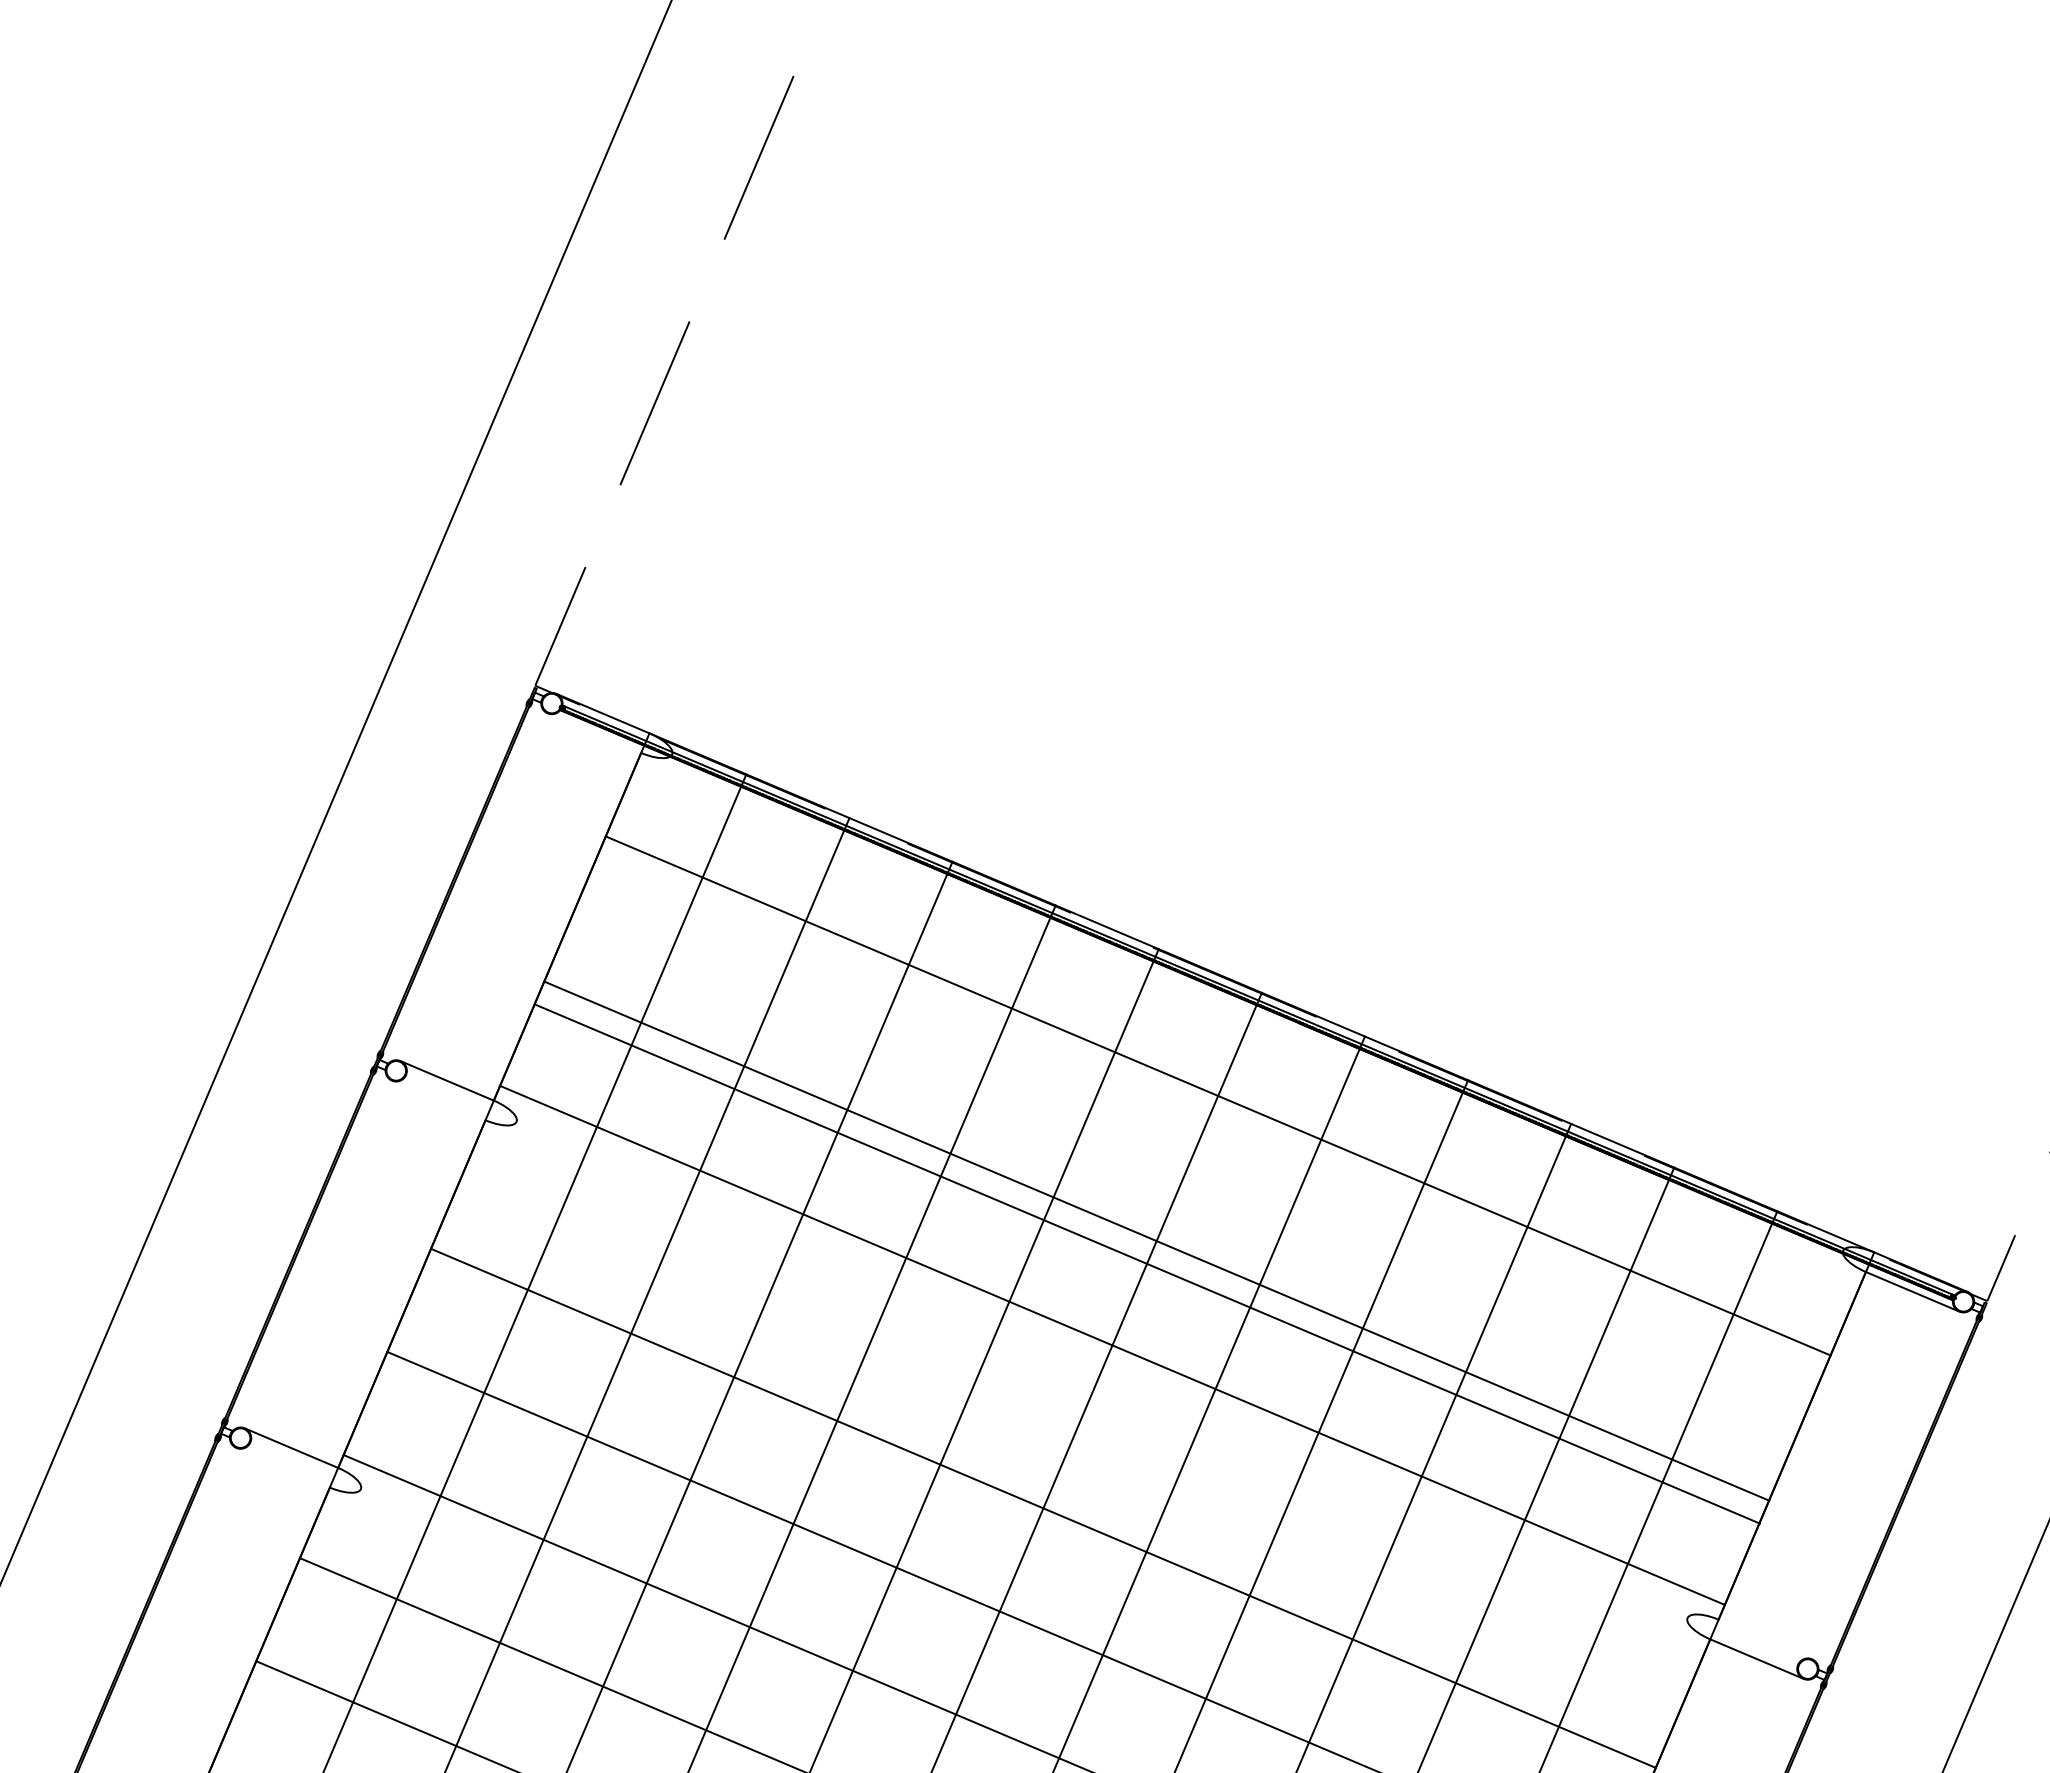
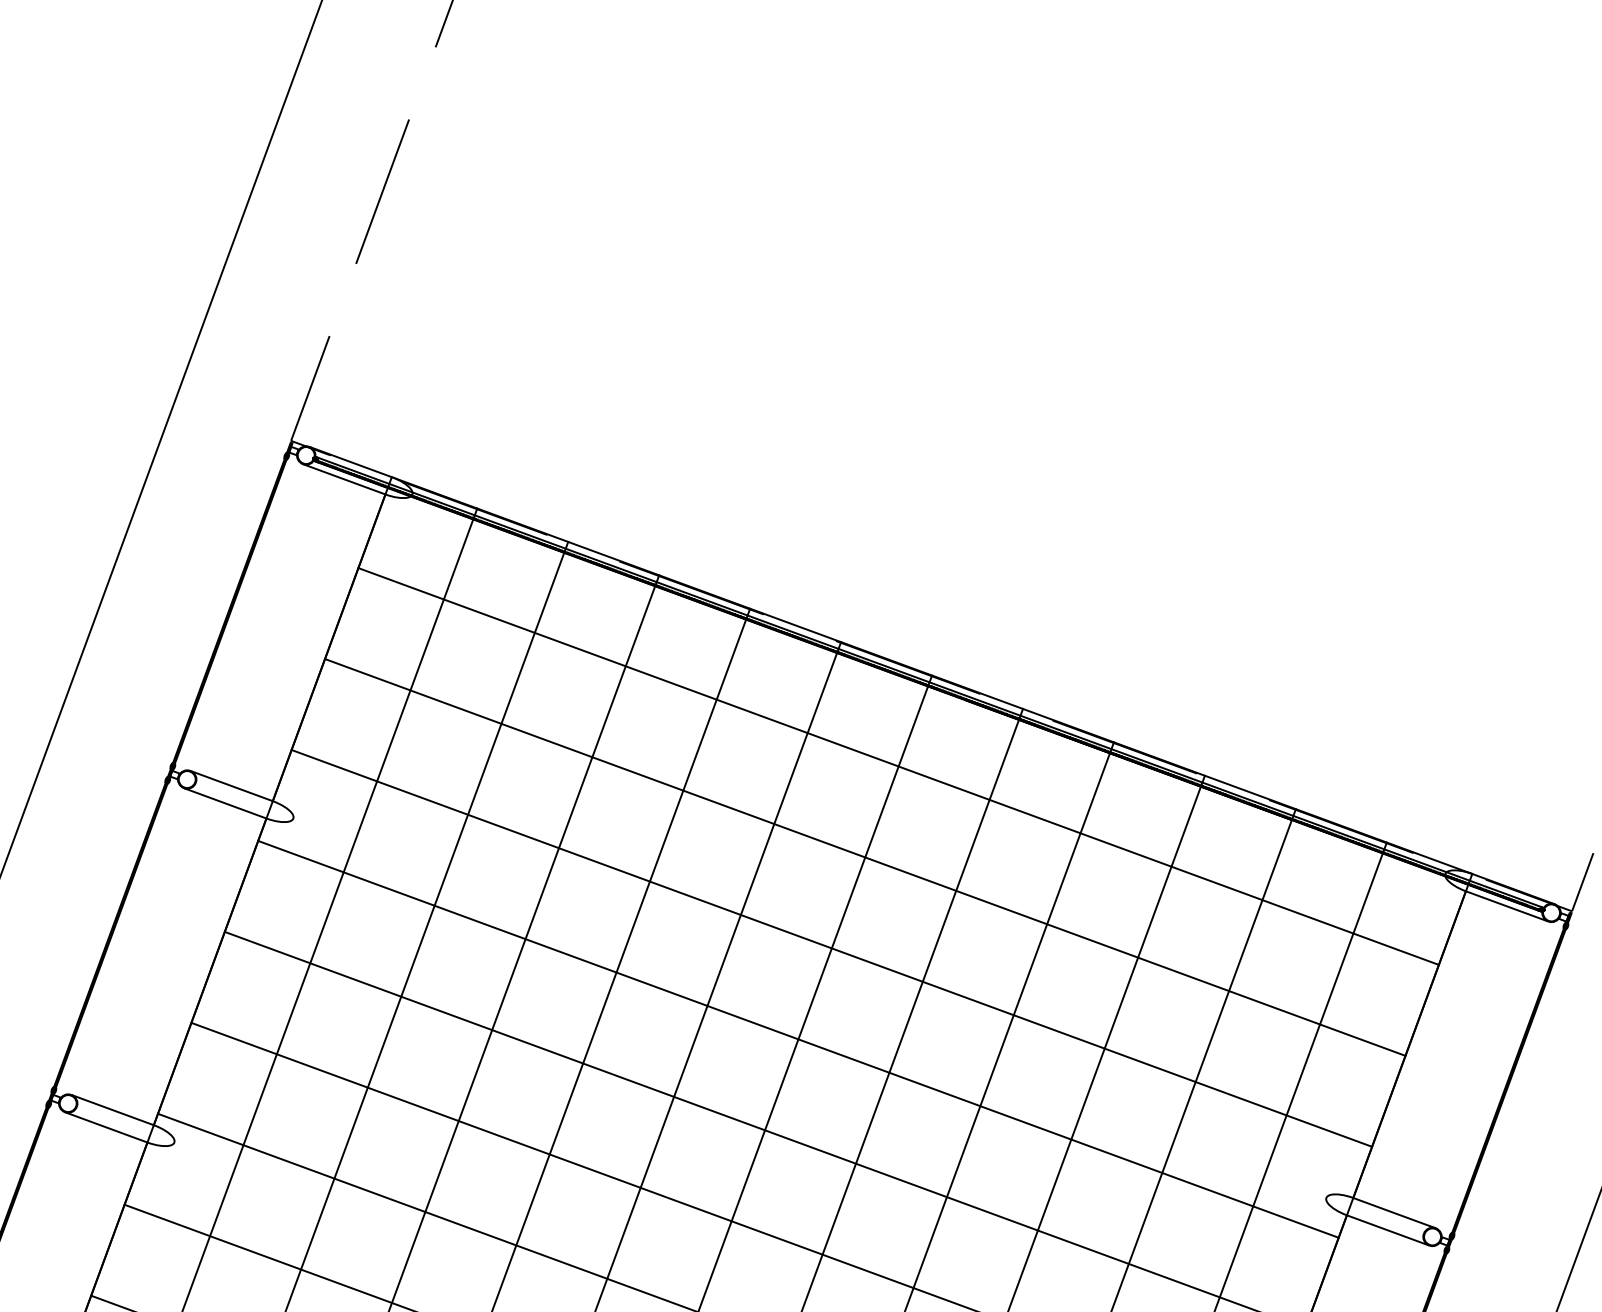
line: (594, 732) -> (344, 478), added
line: (438, 1100) -> (224, 803), added
line: (1156, 1240) -> (831, 947), moved
line: (1147, 1263) -> (865, 856), moved
line: (1111, 1344) -> (797, 1038), moved
line: (282, 1467) -> (105, 1127), added
line: (1765, 1639) -> (1394, 1213), added

